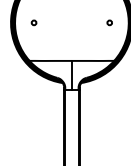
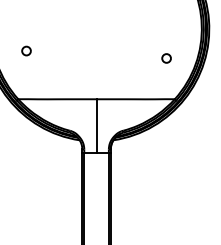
circle: (33, 22) -> (25, 50), moved
circle: (109, 22) -> (166, 57), moved

